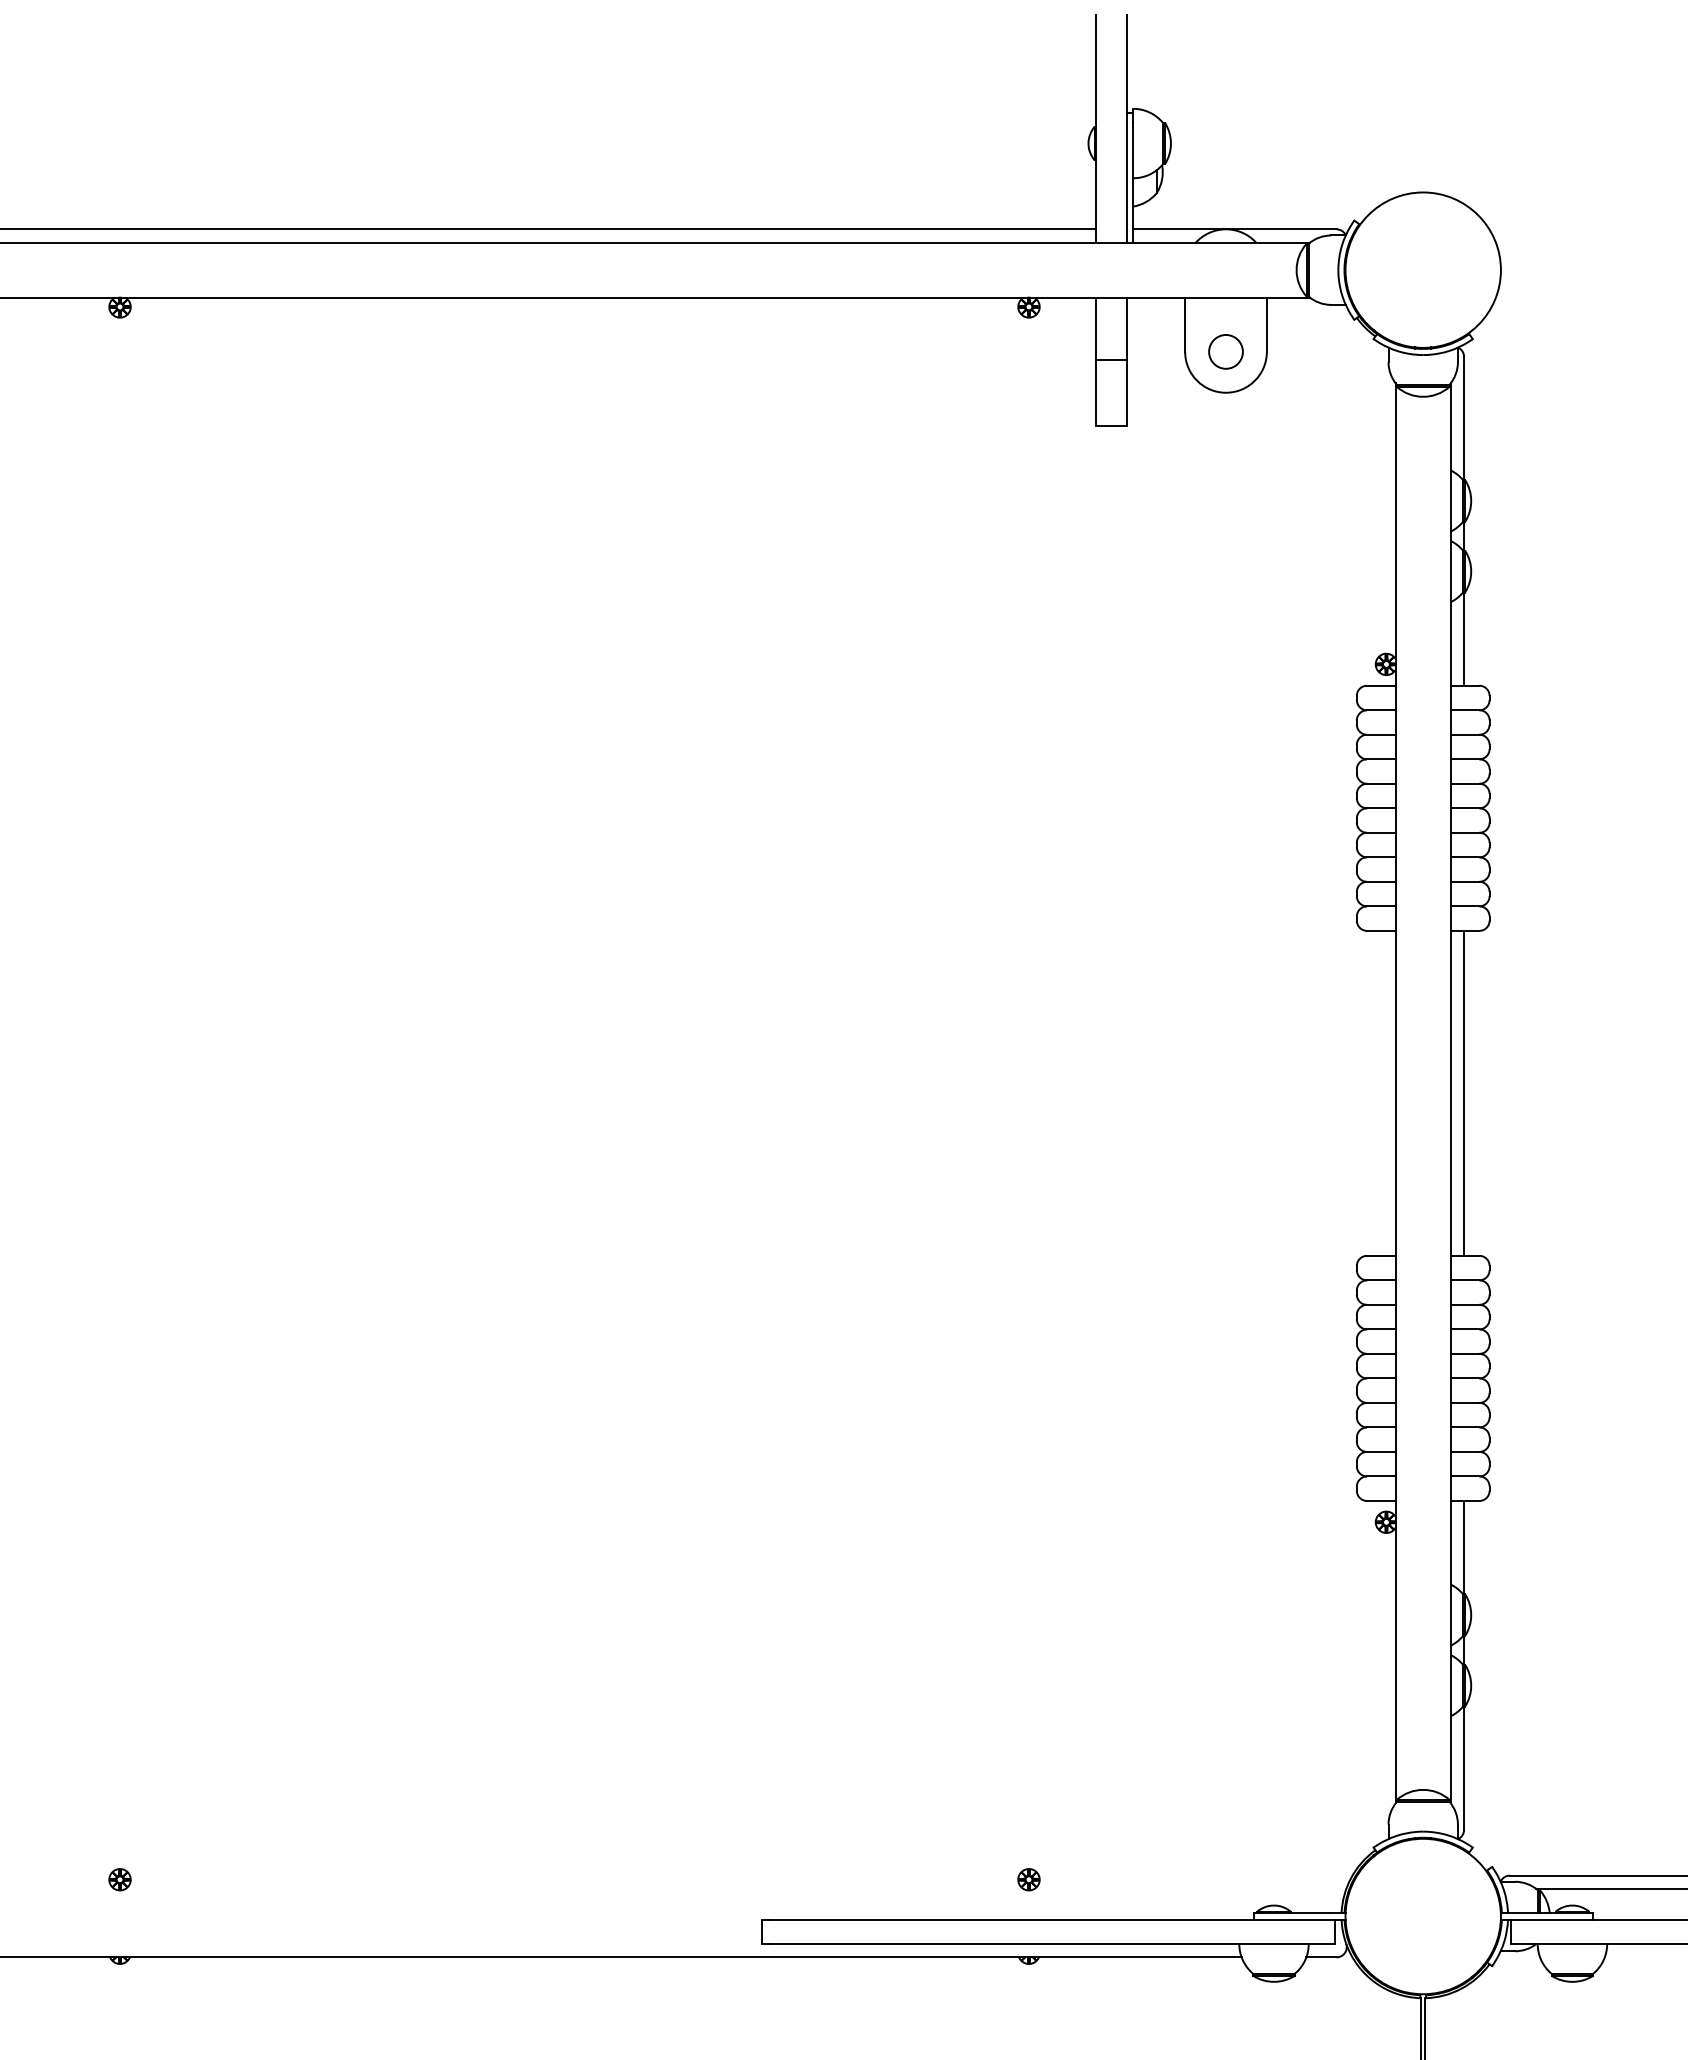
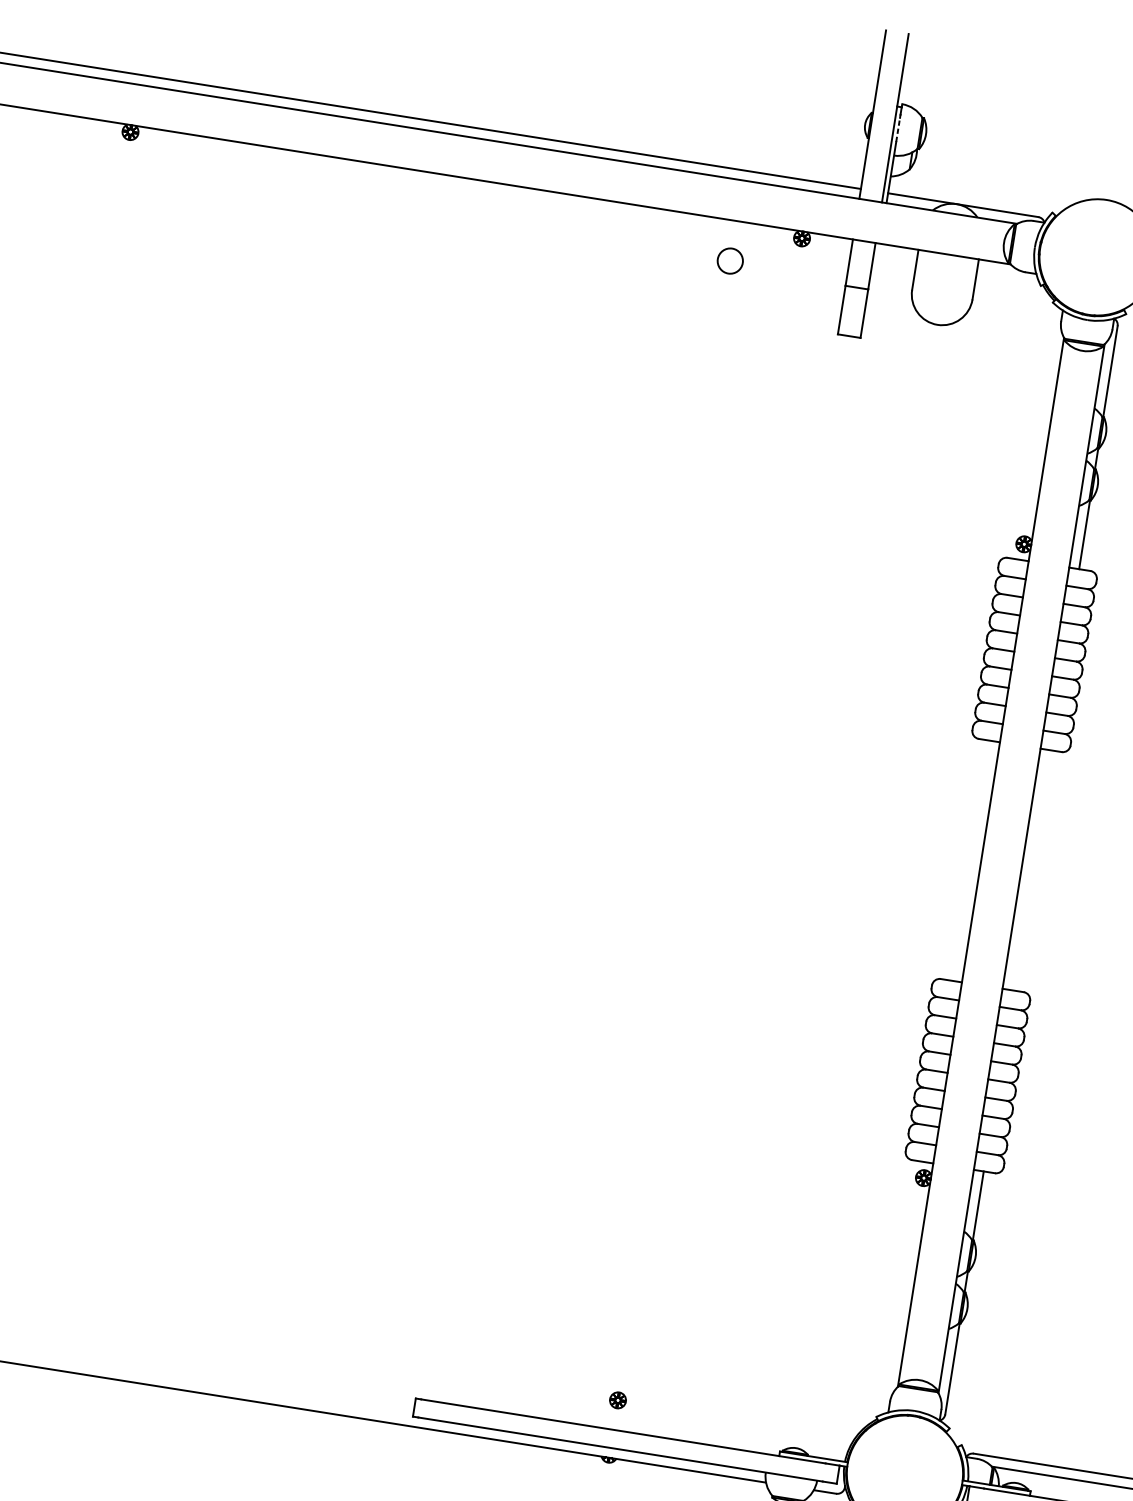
line: (1133, 143) -> (898, 129), solid -> dashed
circle: (1225, 351) -> (729, 260), moved
line: (1464, 1092) -> (1031, 869), removed

